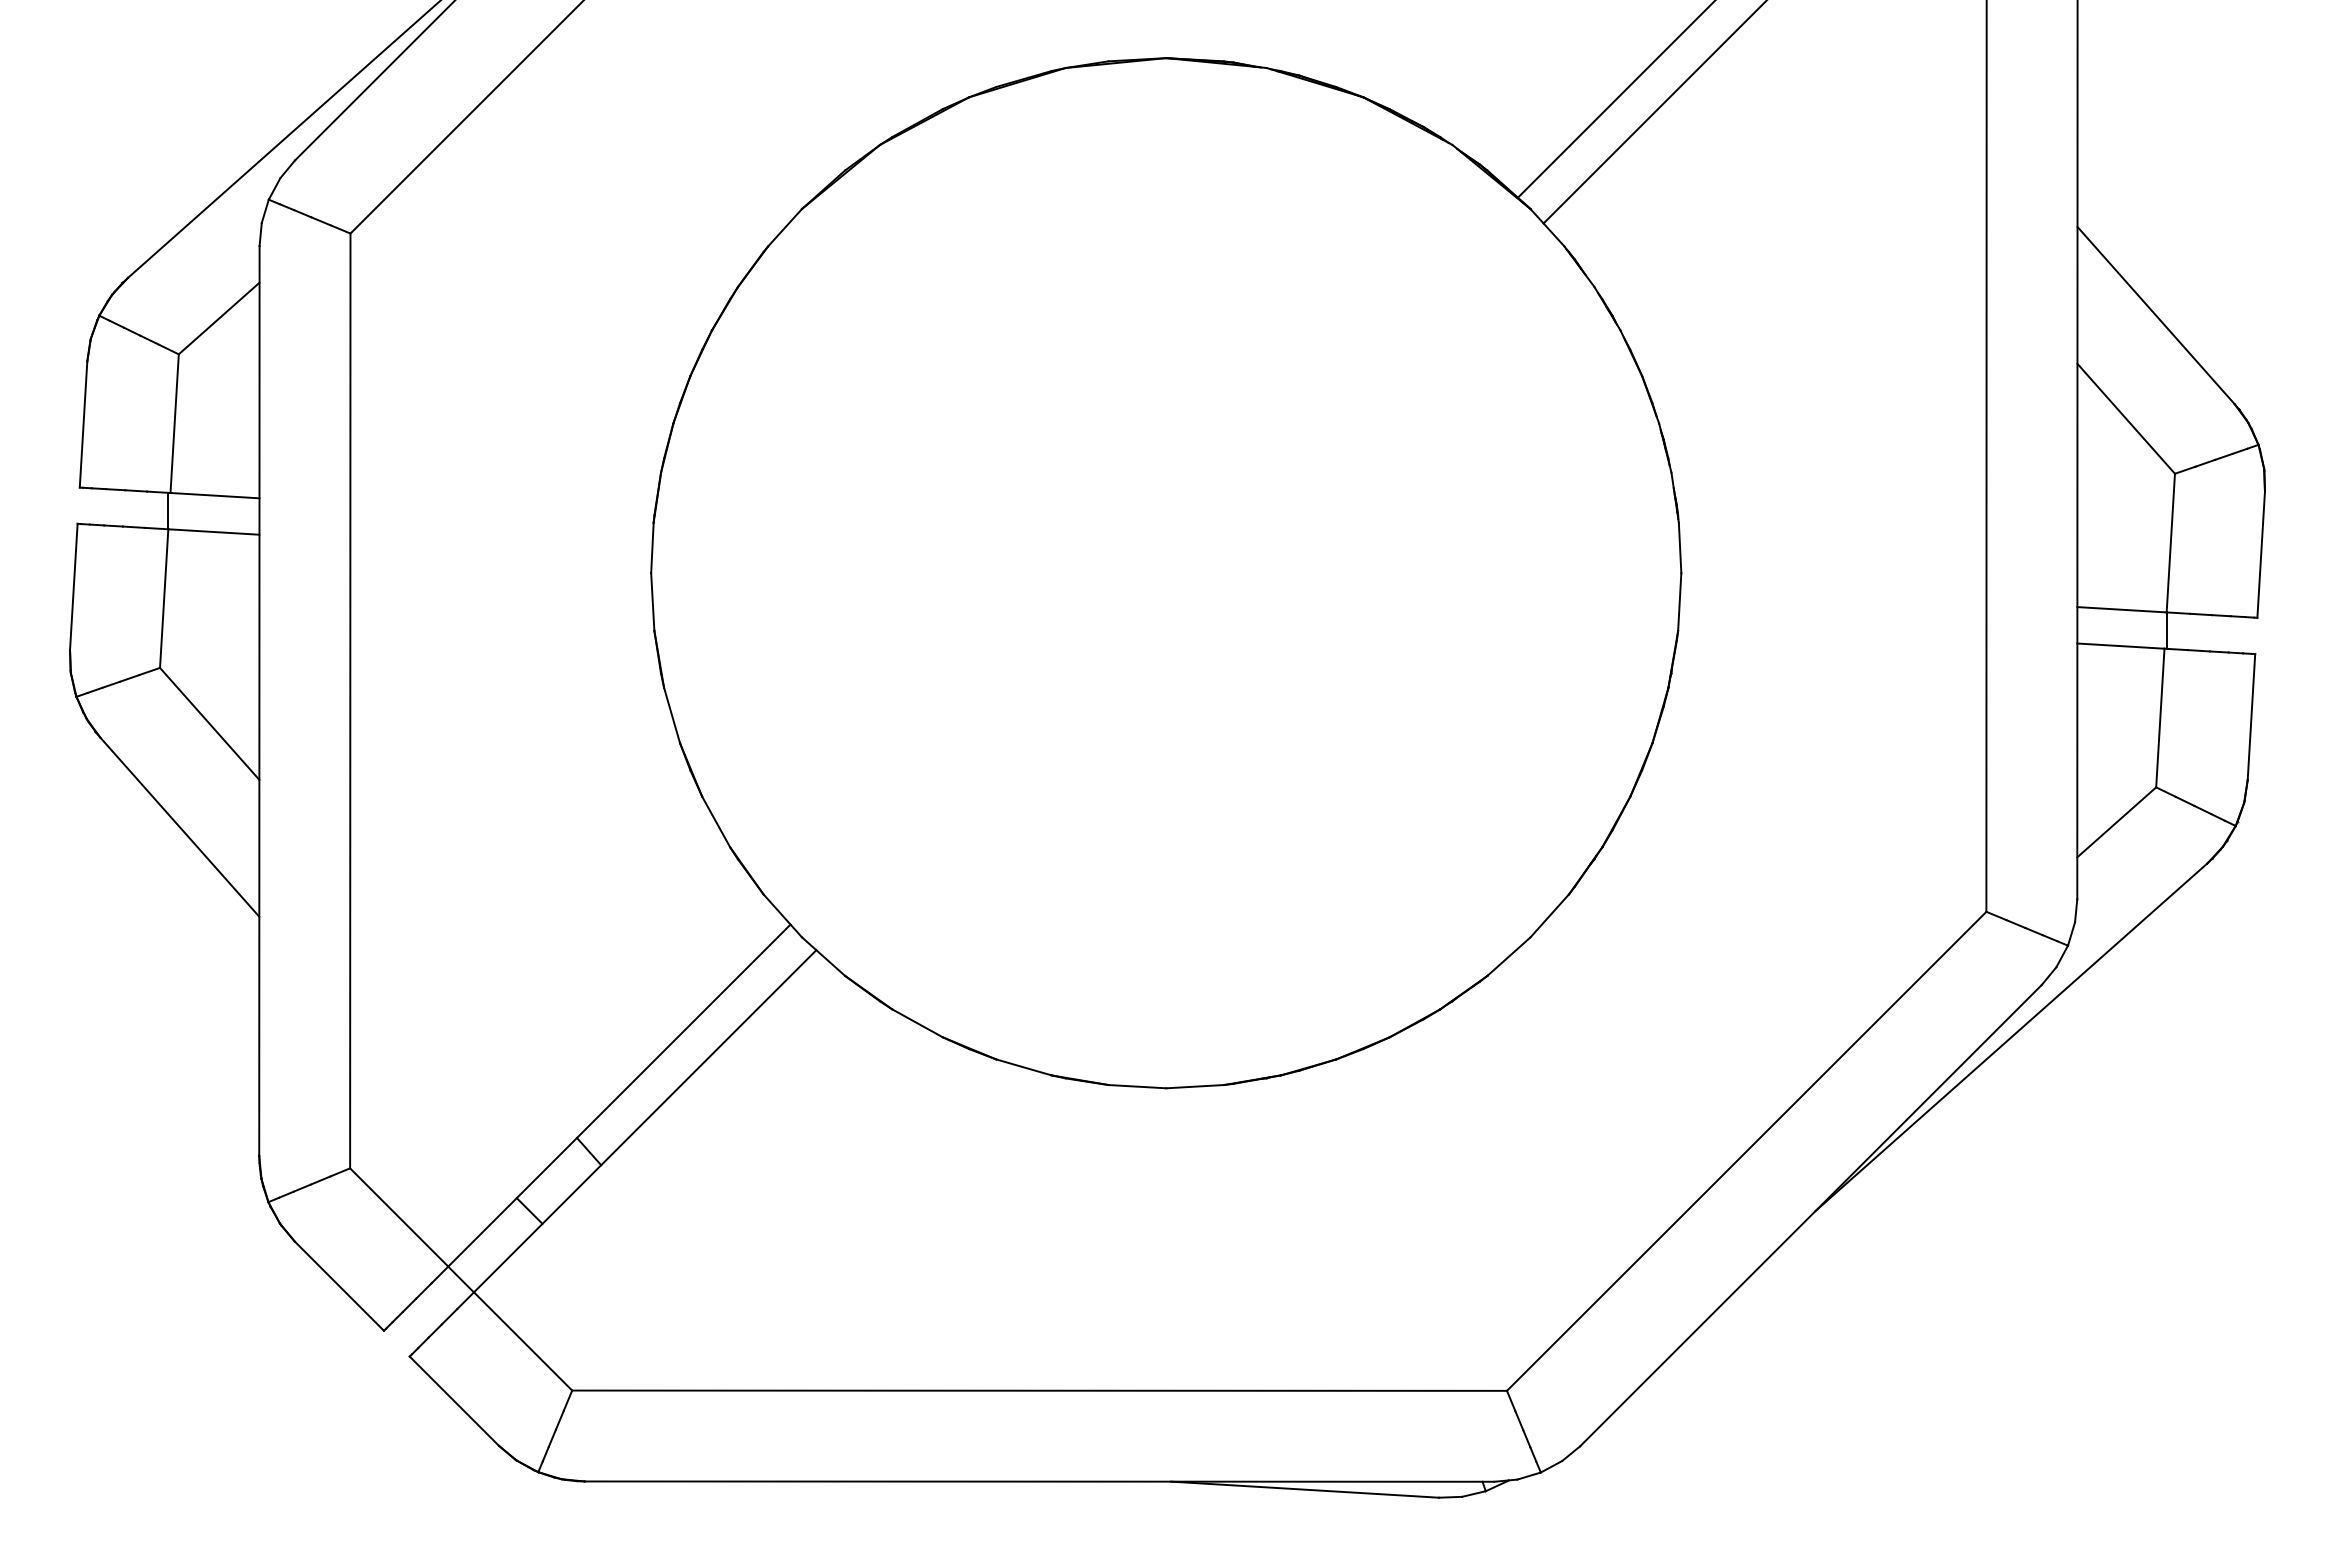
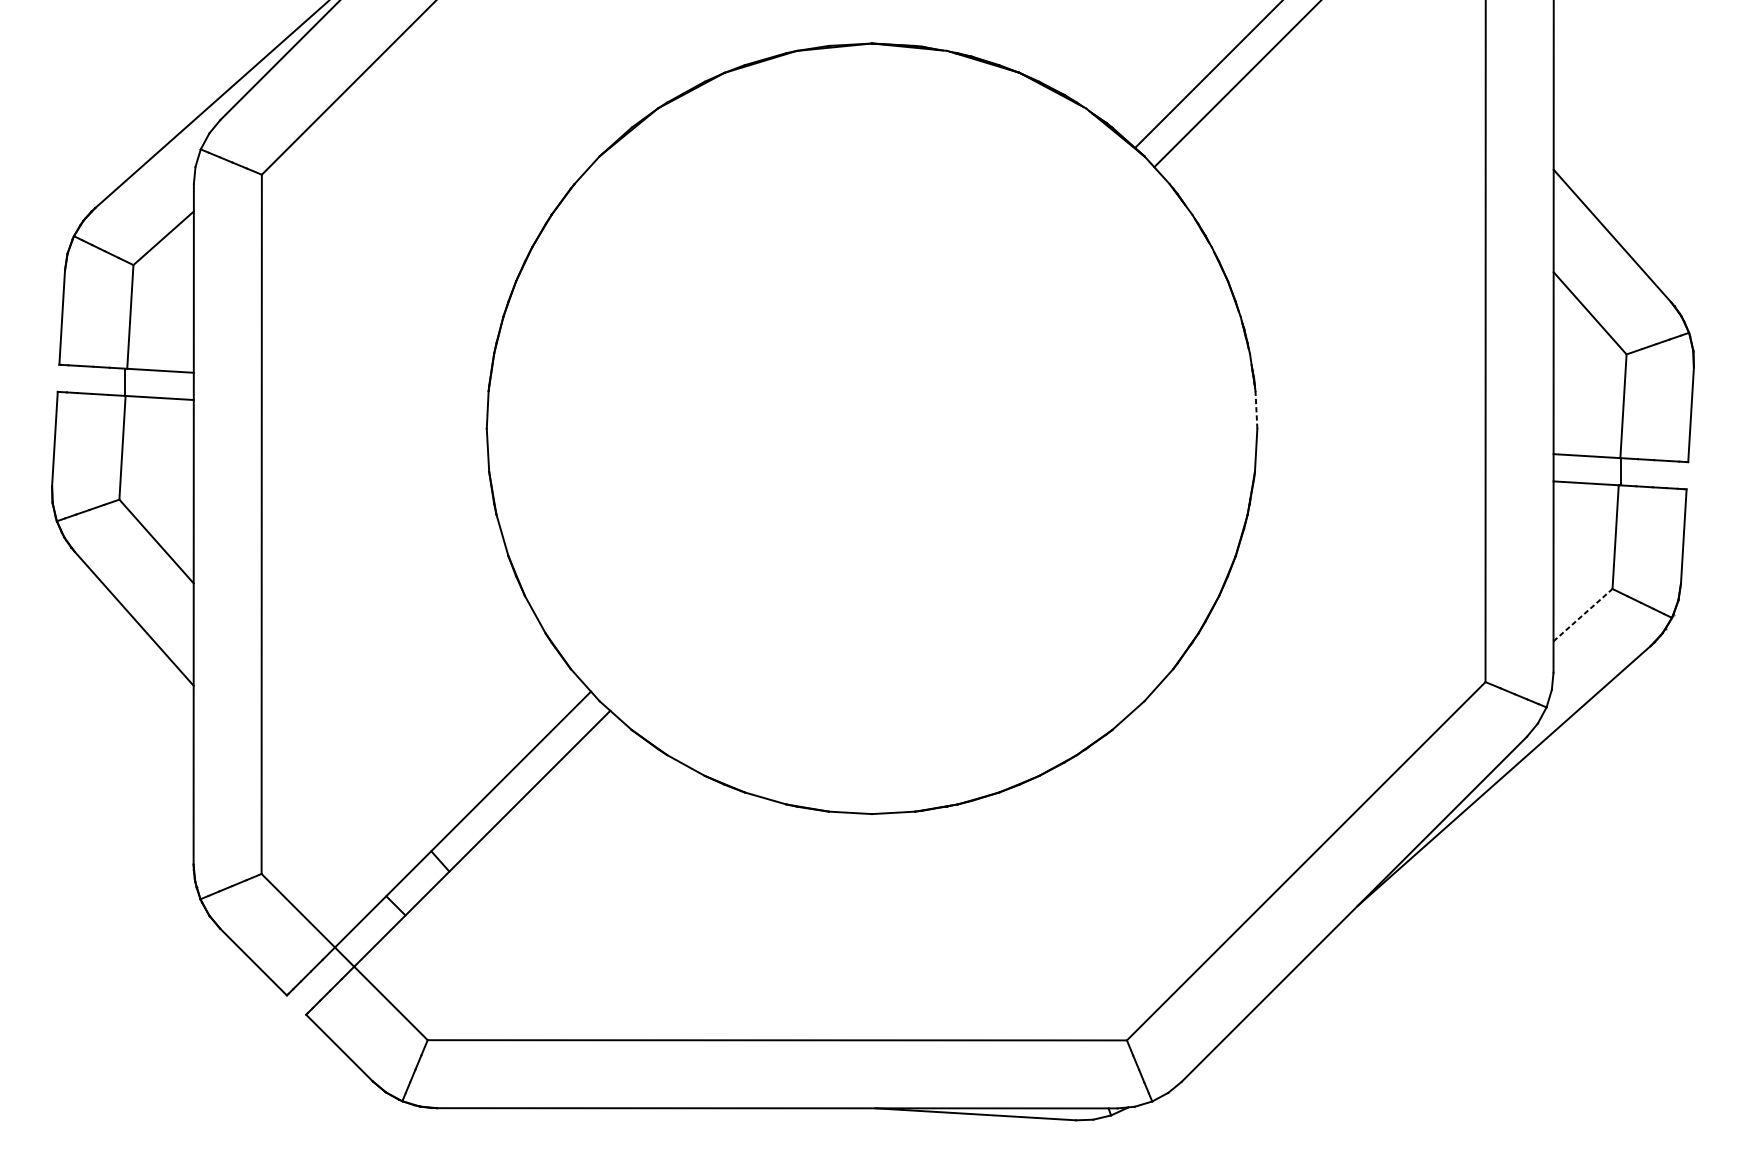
line: (1680, 547) -> (1256, 409), solid -> dashed
line: (2116, 822) -> (1582, 615), solid -> dashed

